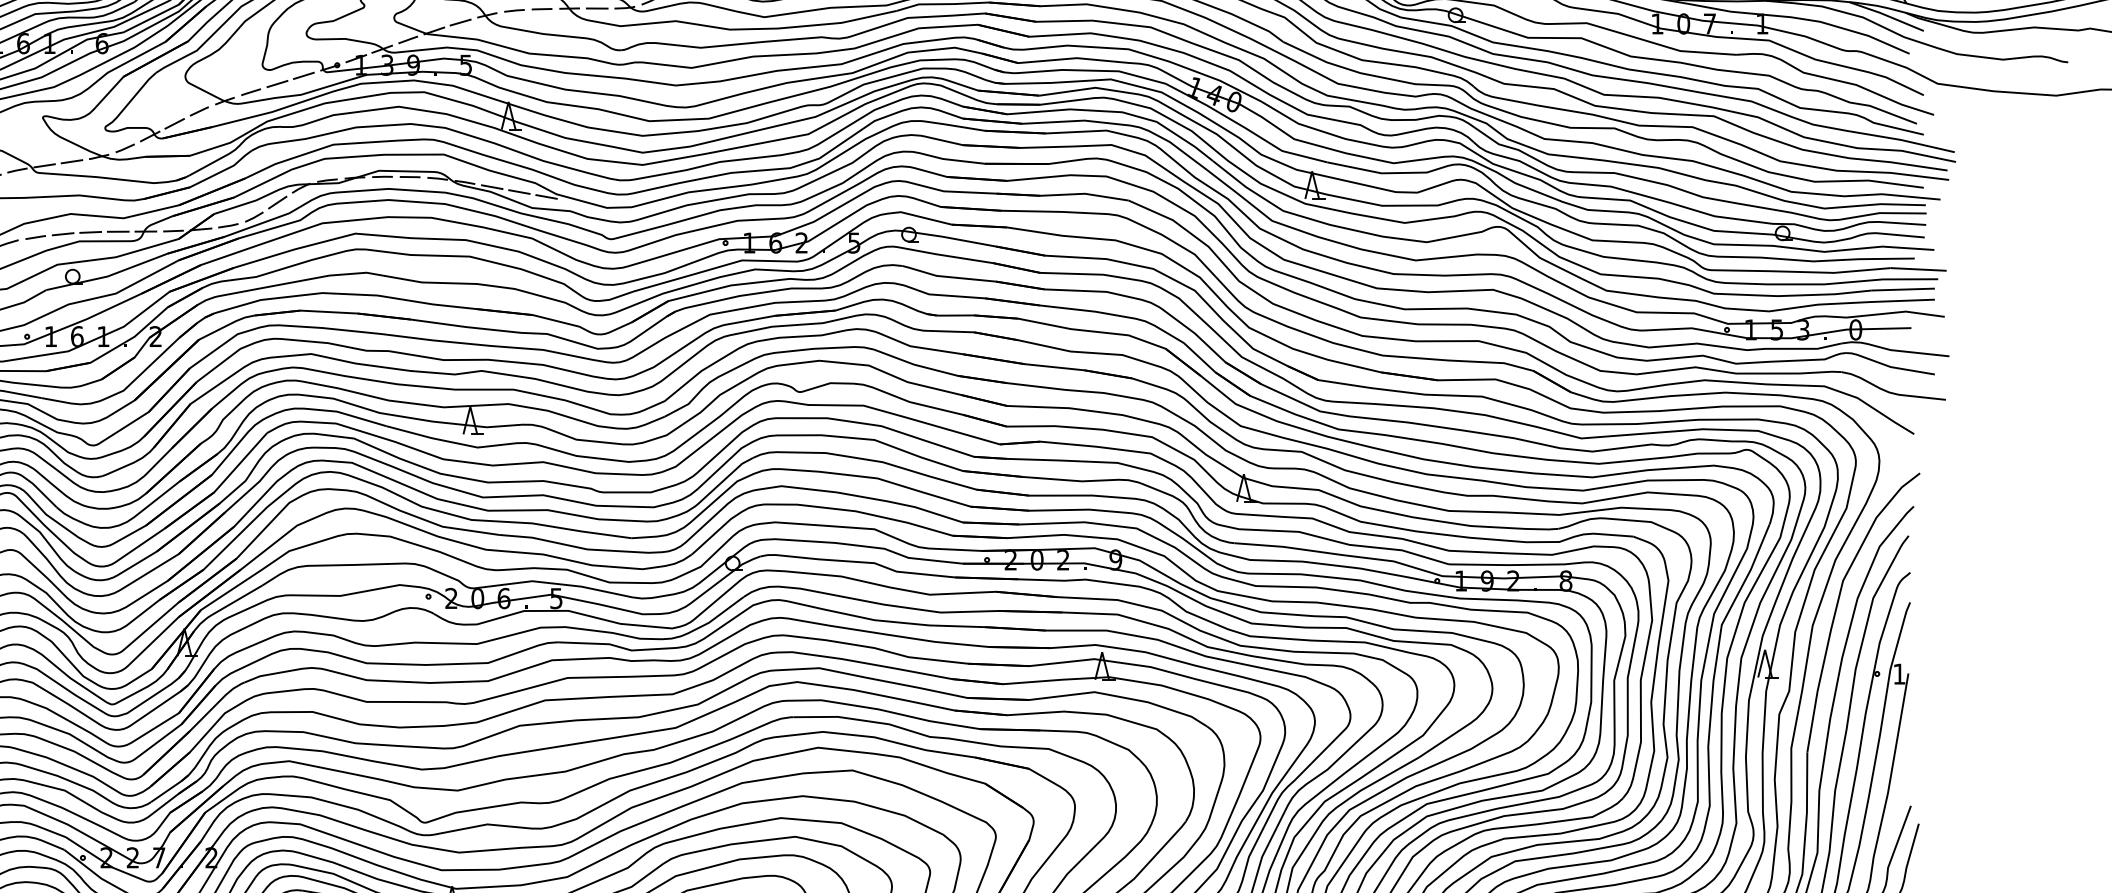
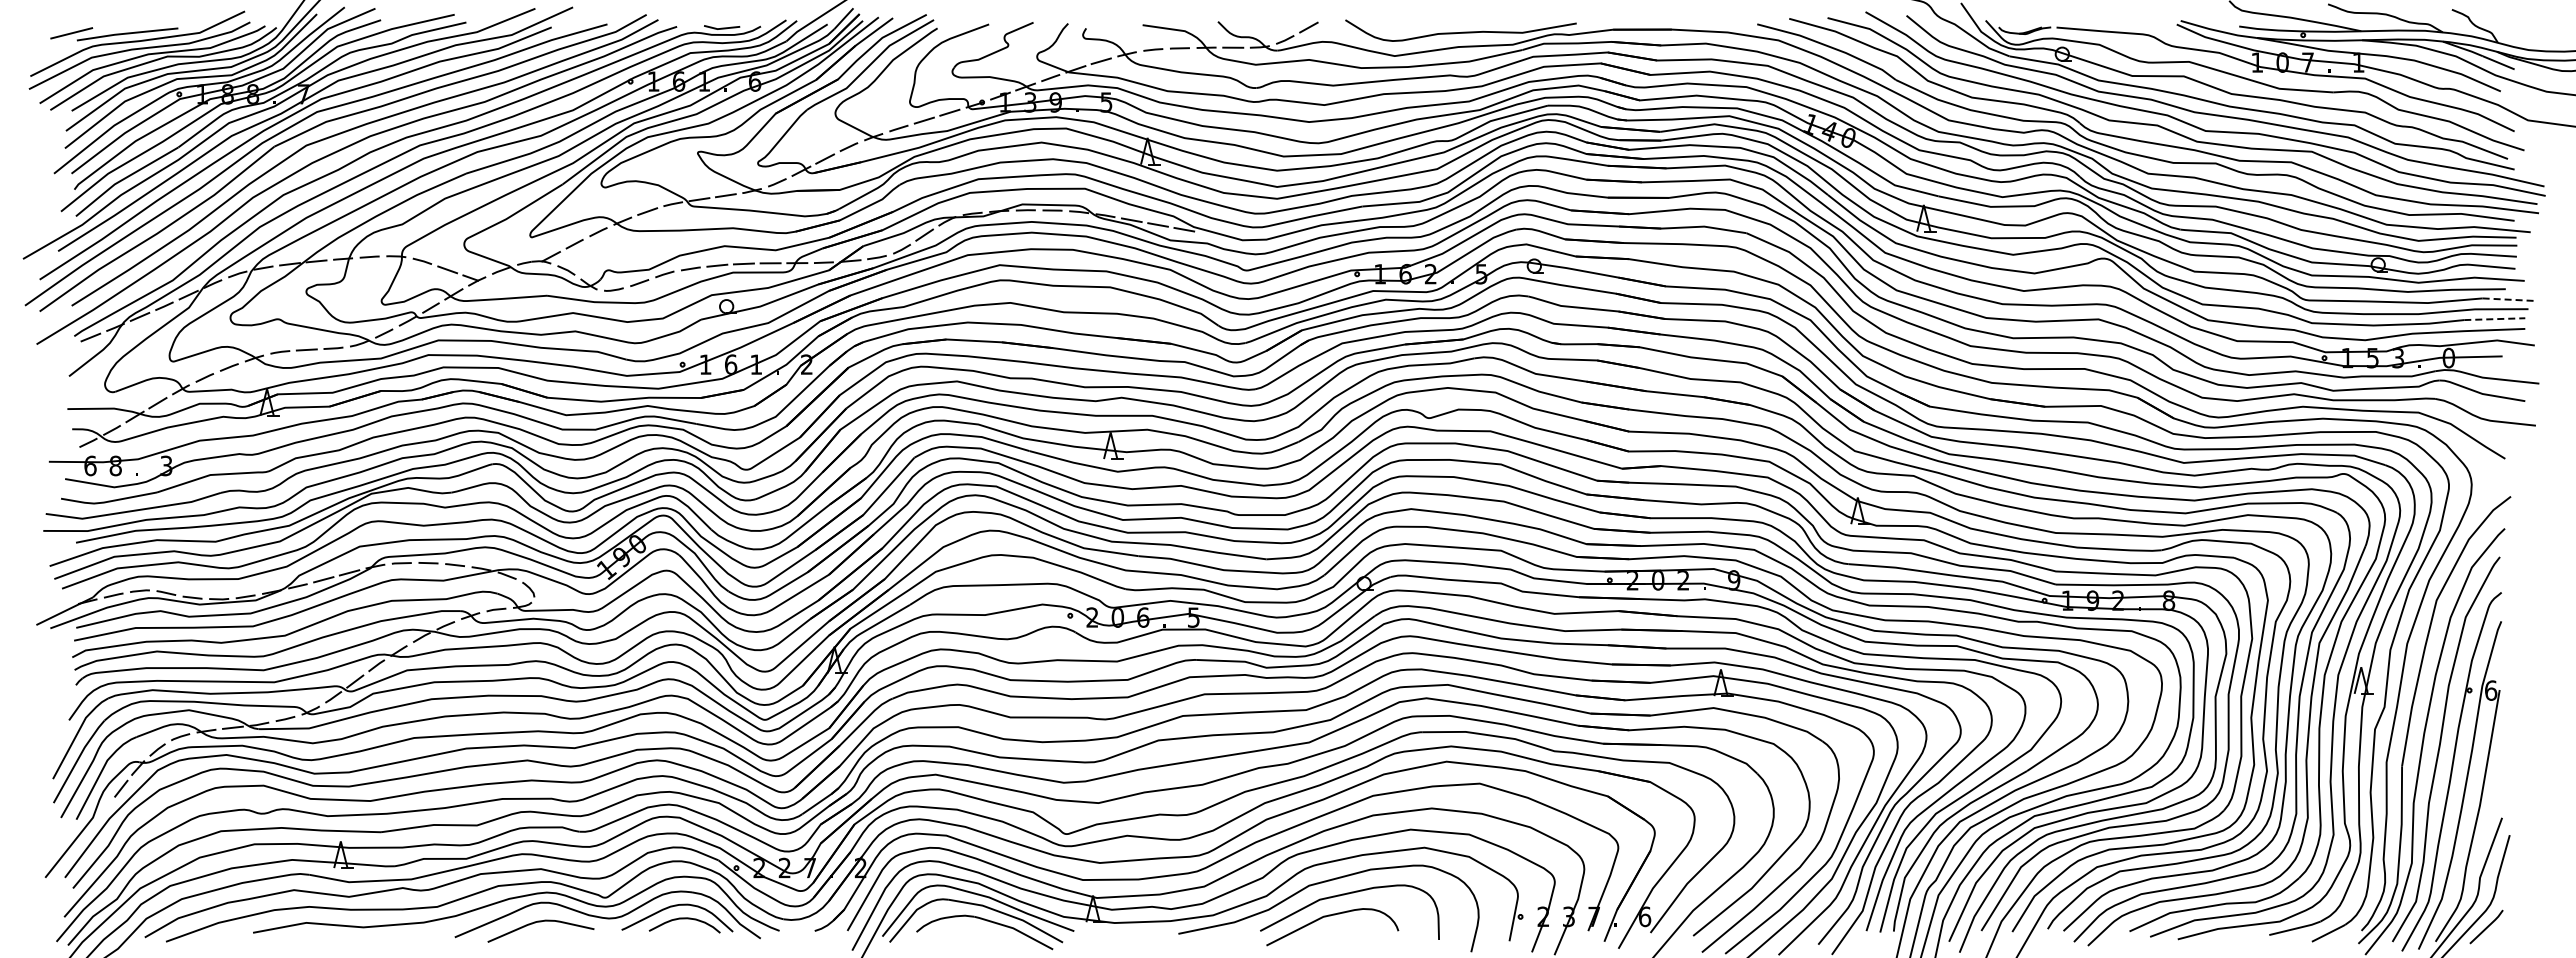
line: (1919, 269) -> (2510, 299), solid -> dashed
line: (1903, 289) -> (2494, 319), solid -> dashed
text: (1899, 674) -> (2491, 690), 1 -> 6

